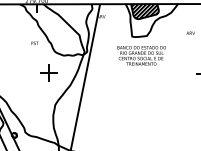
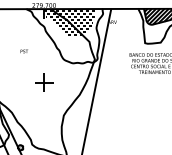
hatch: (59, 17) -> (68, 23), added
text: (34, 42) -> (23, 50), moved
part: (48, 72) -> (43, 82), moved

